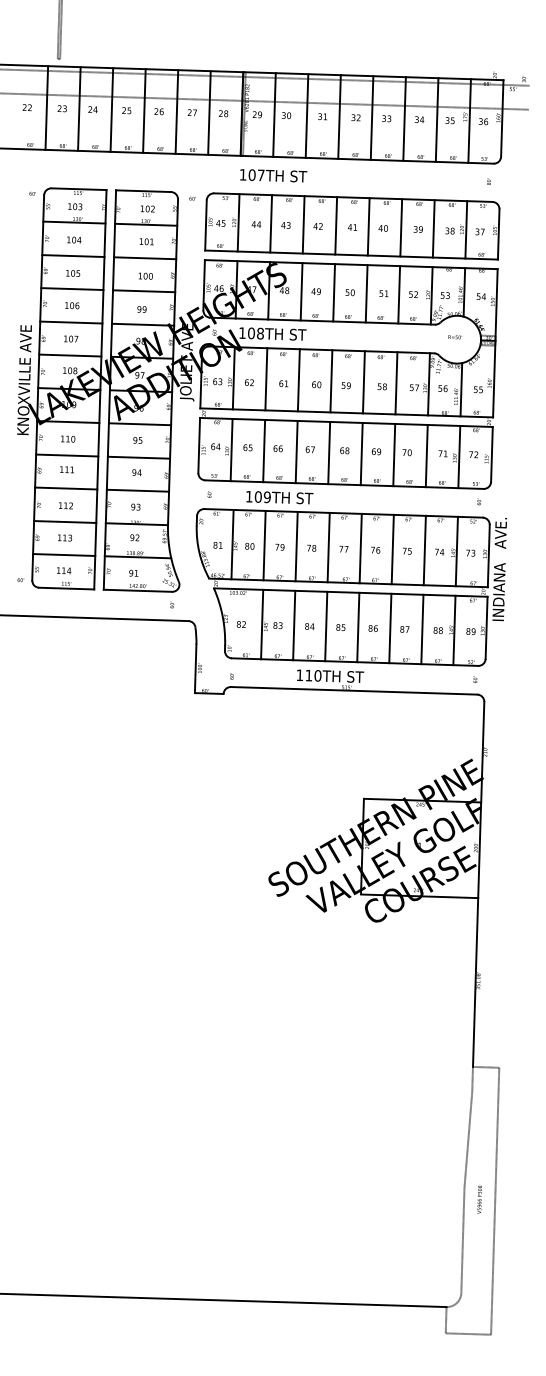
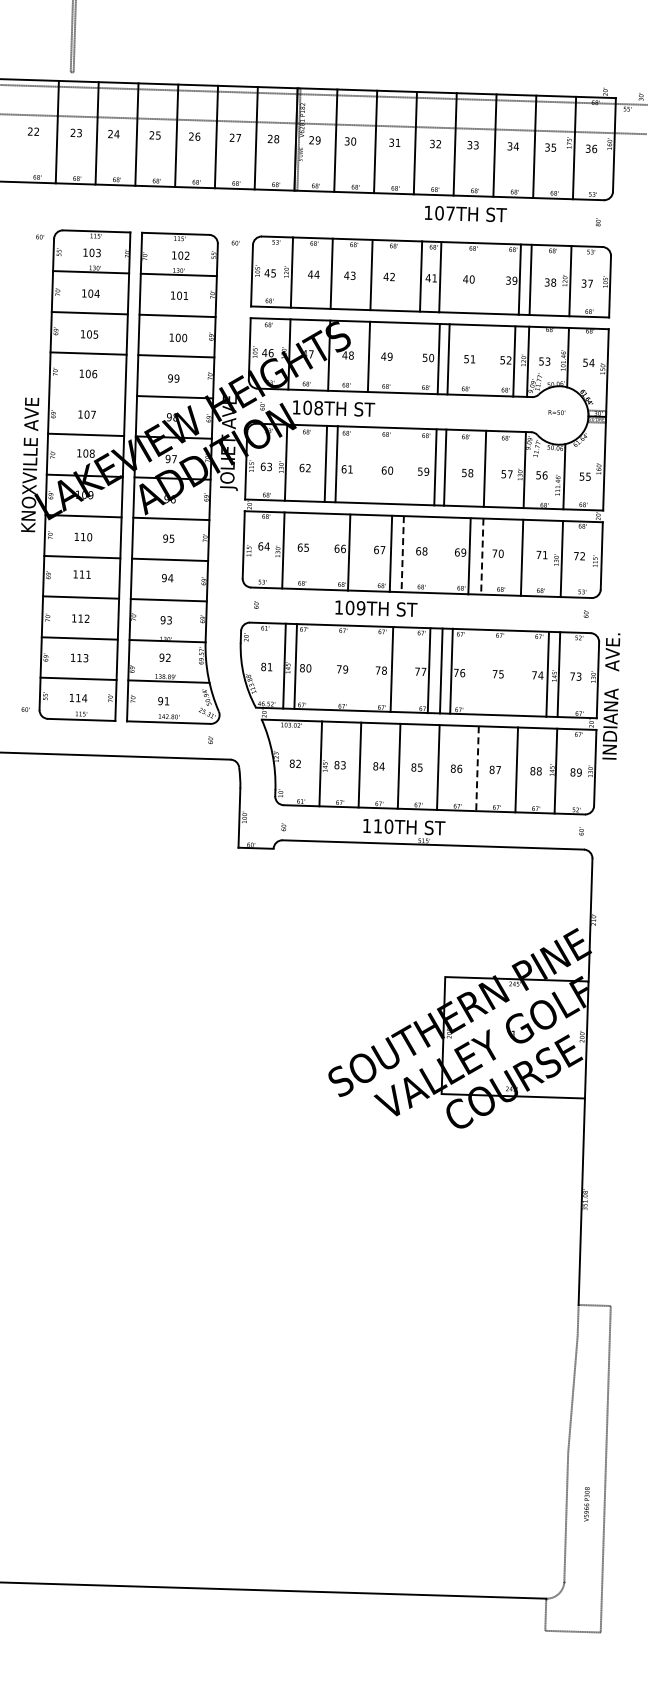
text: (273, 175) -> (465, 213), moved
line: (336, 226) -> (440, 277), moved
line: (368, 226) -> (420, 276), moved
line: (400, 227) -> (519, 279), moved
line: (333, 293) -> (438, 359), moved
line: (399, 294) -> (514, 361), moved
line: (71, 322) -> (87, 394), removed
line: (298, 380) -> (336, 464), moved
line: (331, 381) -> (435, 467), moved
line: (264, 450) -> (349, 552), moved
line: (296, 451) -> (390, 553), moved
line: (329, 453) -> (402, 554), solid -> dashed
line: (361, 454) -> (469, 556), moved
line: (394, 455) -> (482, 557), solid -> dashed
text: (279, 497) -> (376, 608), moved
line: (264, 544) -> (295, 665), moved
line: (296, 546) -> (391, 669), moved
line: (328, 547) -> (428, 670), moved
line: (392, 549) -> (451, 670), moved
line: (424, 549) -> (547, 673), moved
line: (390, 629) -> (477, 769), solid -> dashed
text: (479, 1199) -> (586, 1504), moved

